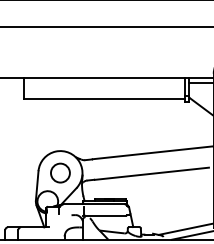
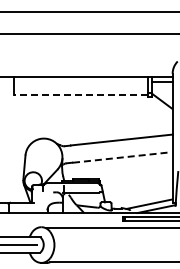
line: (104, 99) -> (80, 95), solid -> dashed
circle: (59, 172) -> (43, 156), removed
line: (152, 173) -> (121, 157), solid -> dashed

